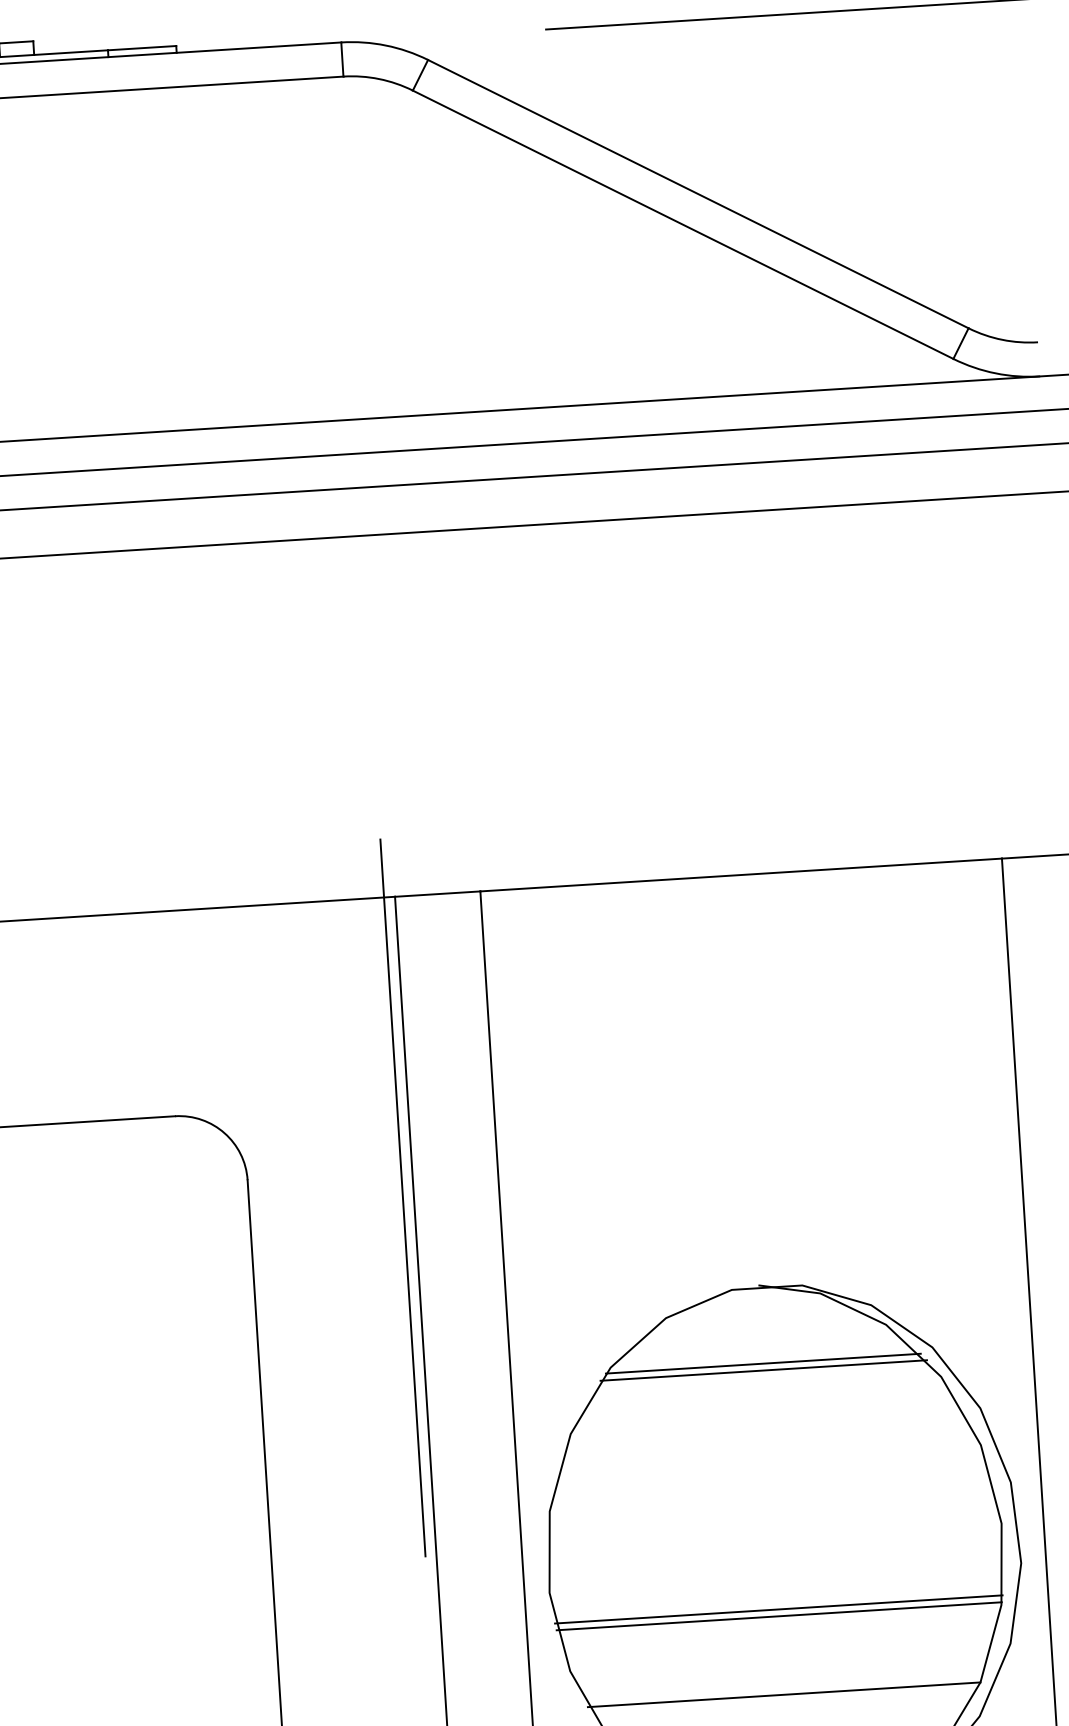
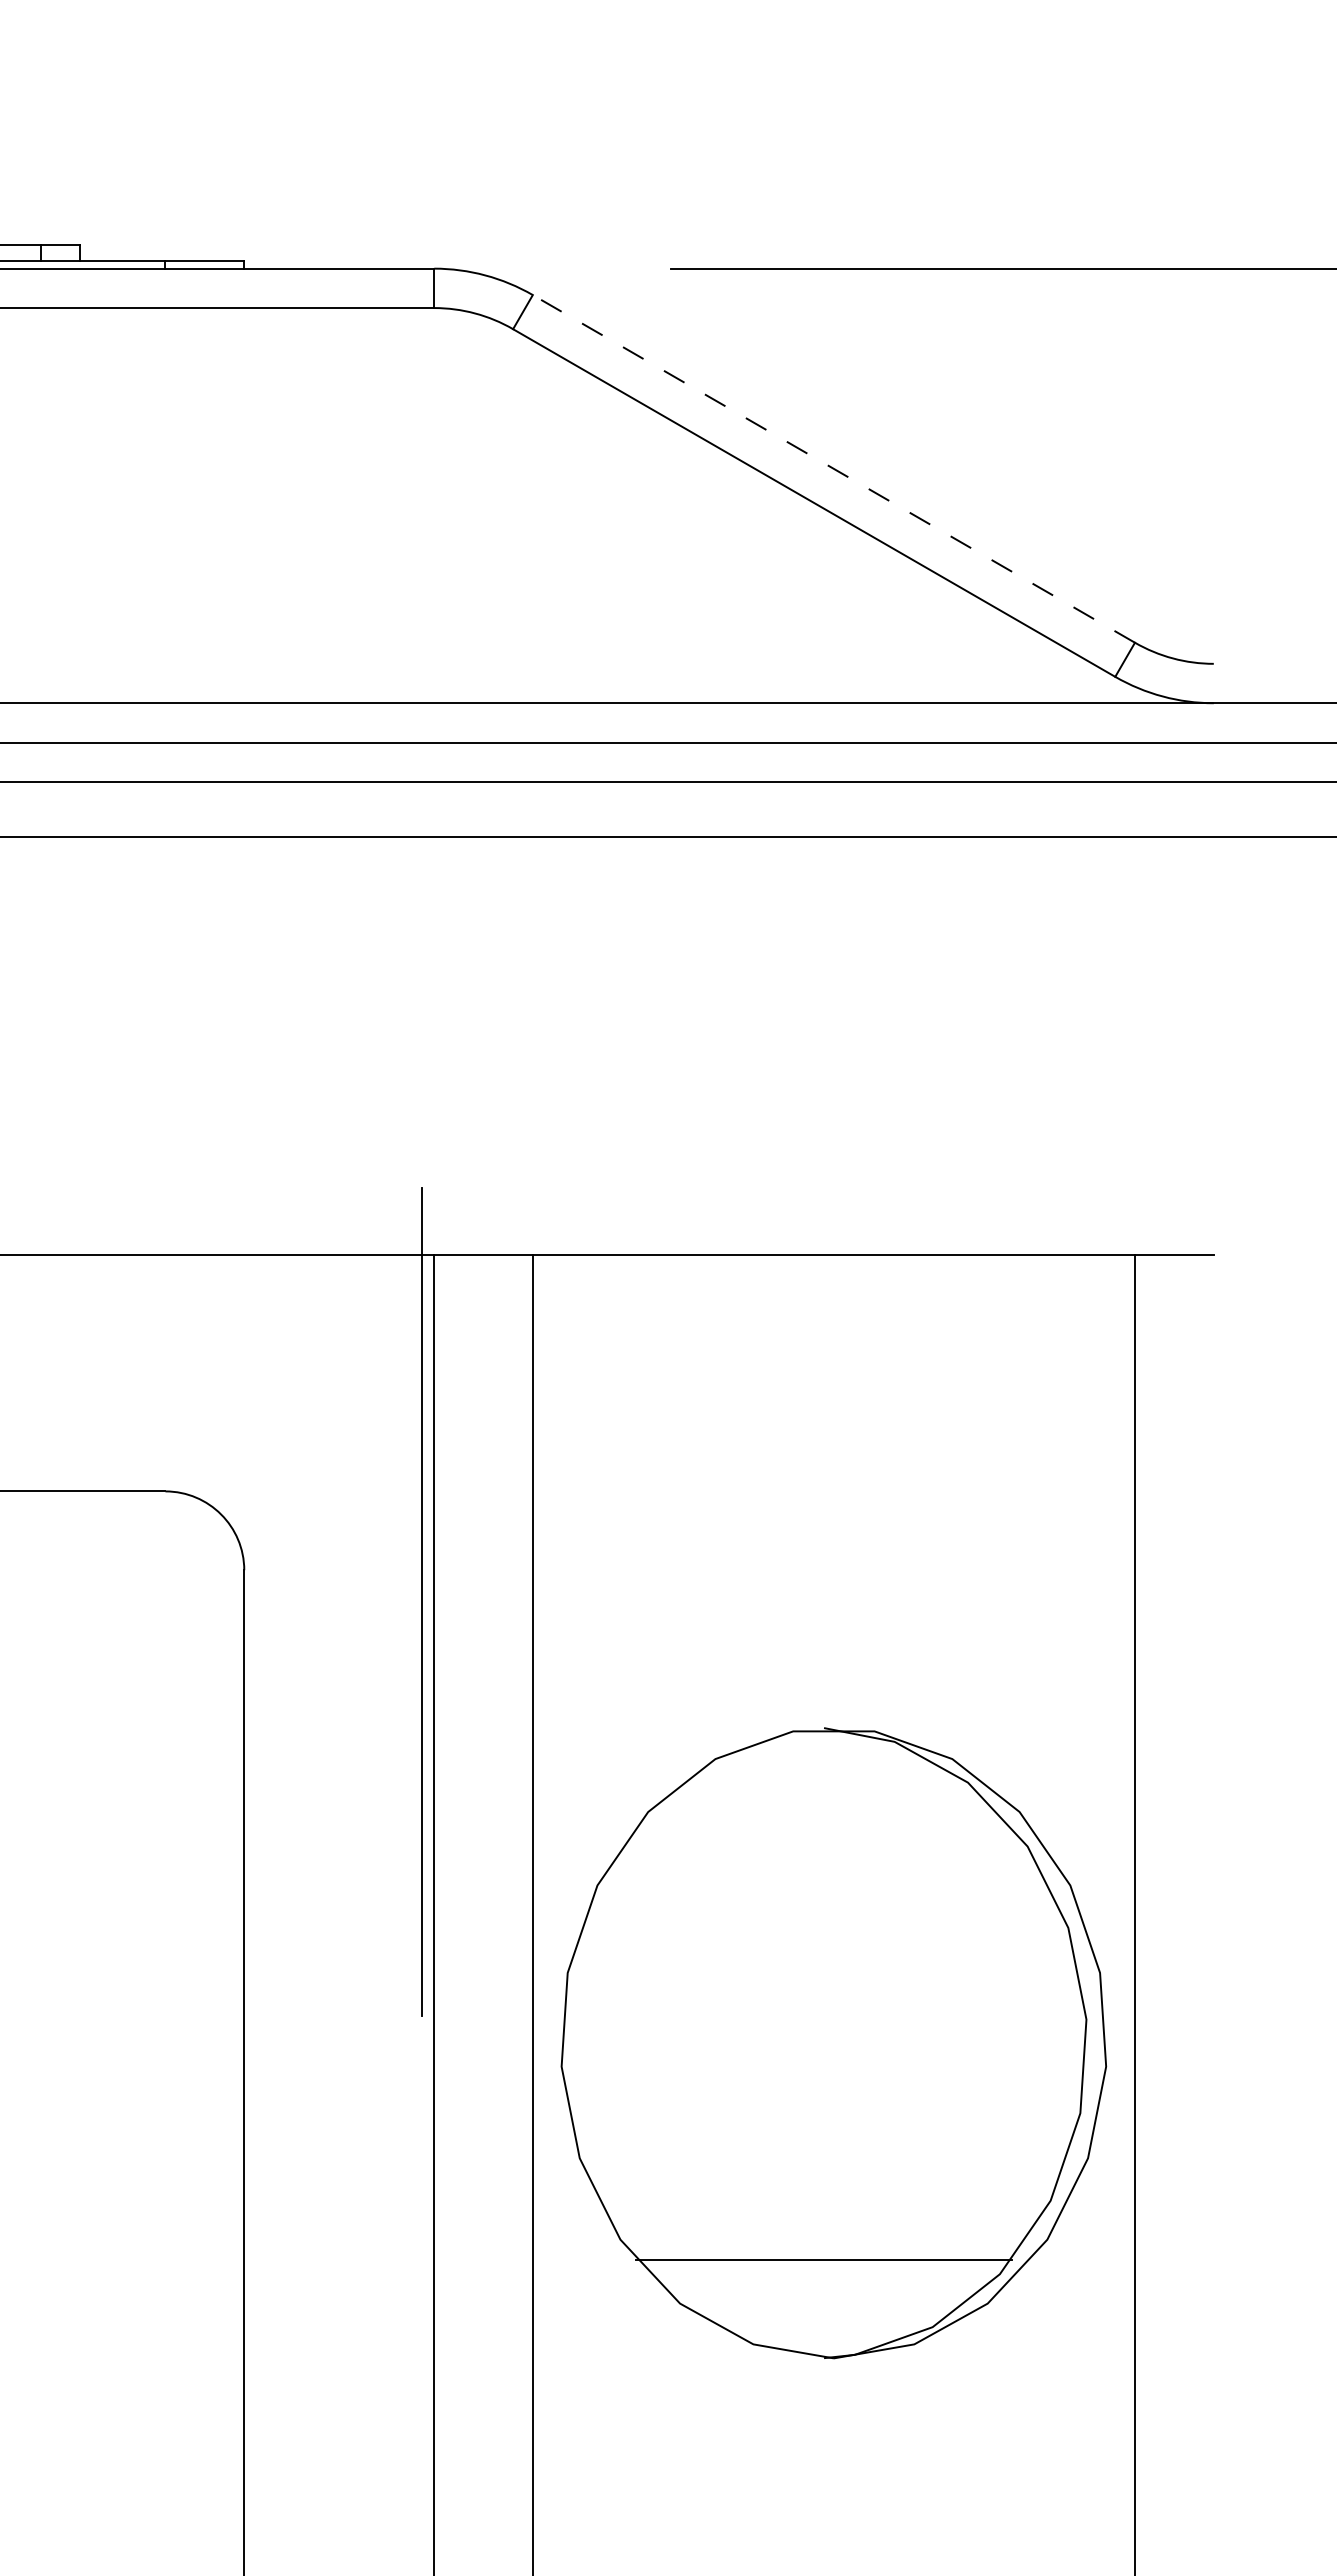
line: (697, 193) -> (833, 468), solid -> dashed
line: (762, 1363) -> (823, 1818), removed
line: (763, 1370) -> (823, 1826), removed
line: (778, 1609) -> (823, 2102), removed
line: (778, 1616) -> (823, 2110), removed
line: (783, 1694) -> (823, 2200), removed

